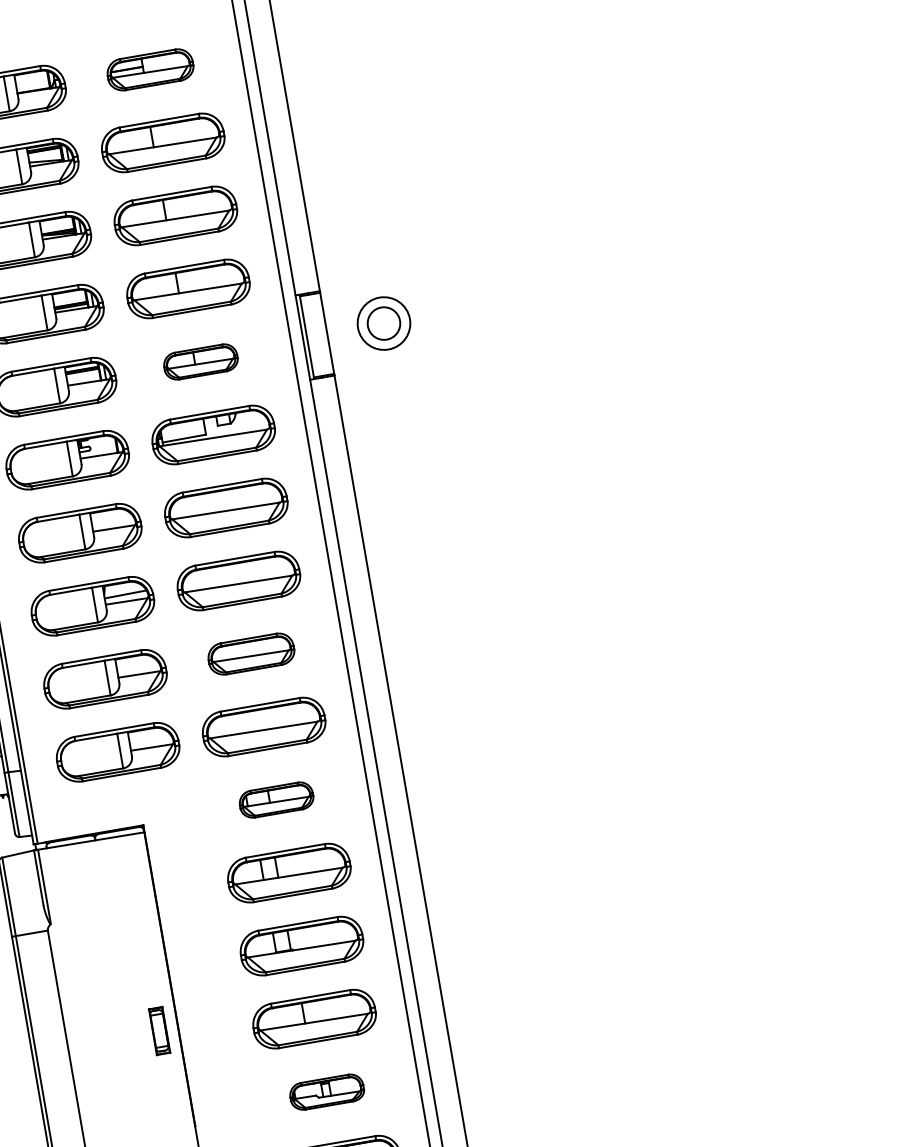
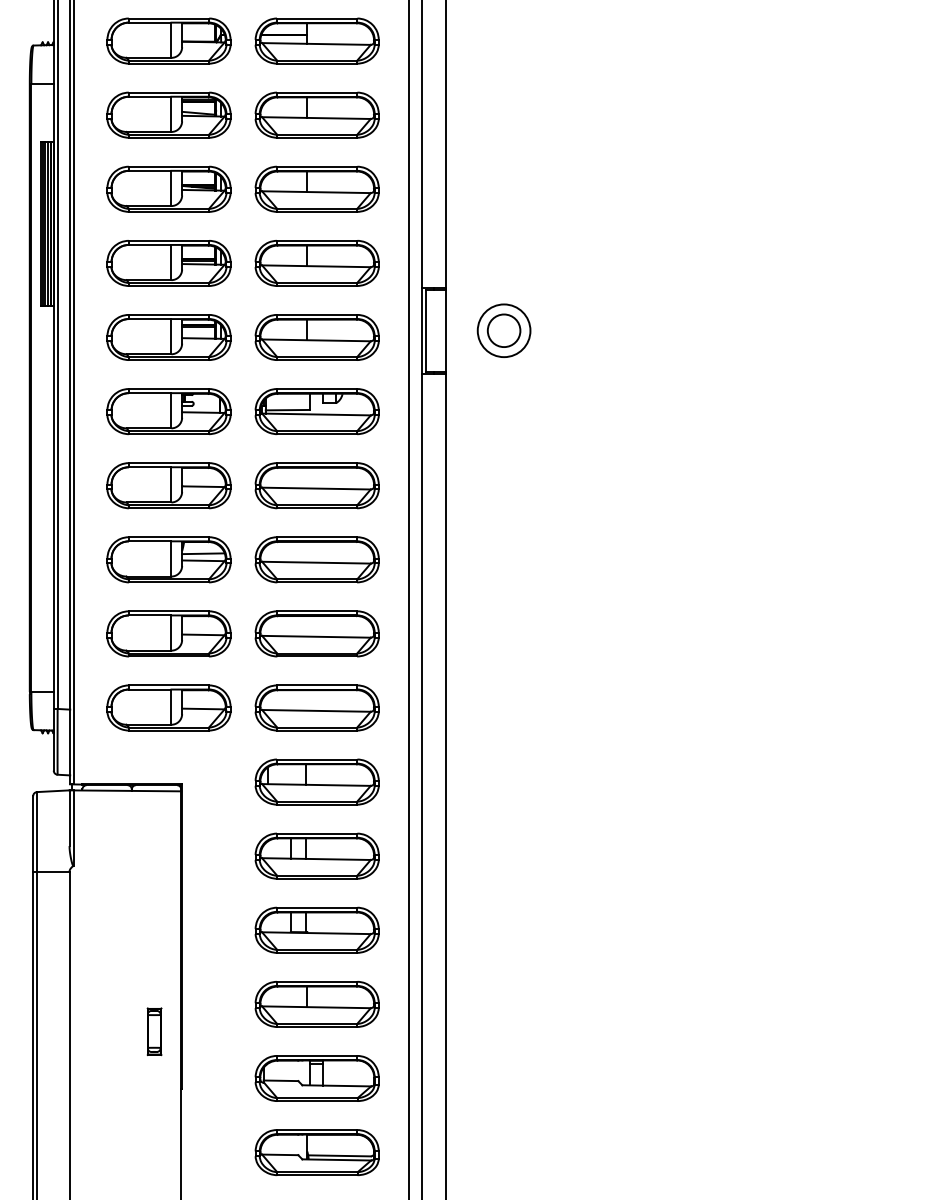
part: (149, 69) -> (316, 40), size x1.43
part: (200, 362) -> (316, 337), size x1.67
part: (250, 653) -> (316, 633), size x1.43
part: (275, 799) -> (316, 781), size x1.67
part: (159, 1030) -> (154, 1031), moved
part: (326, 1092) -> (316, 1078), size x1.67

